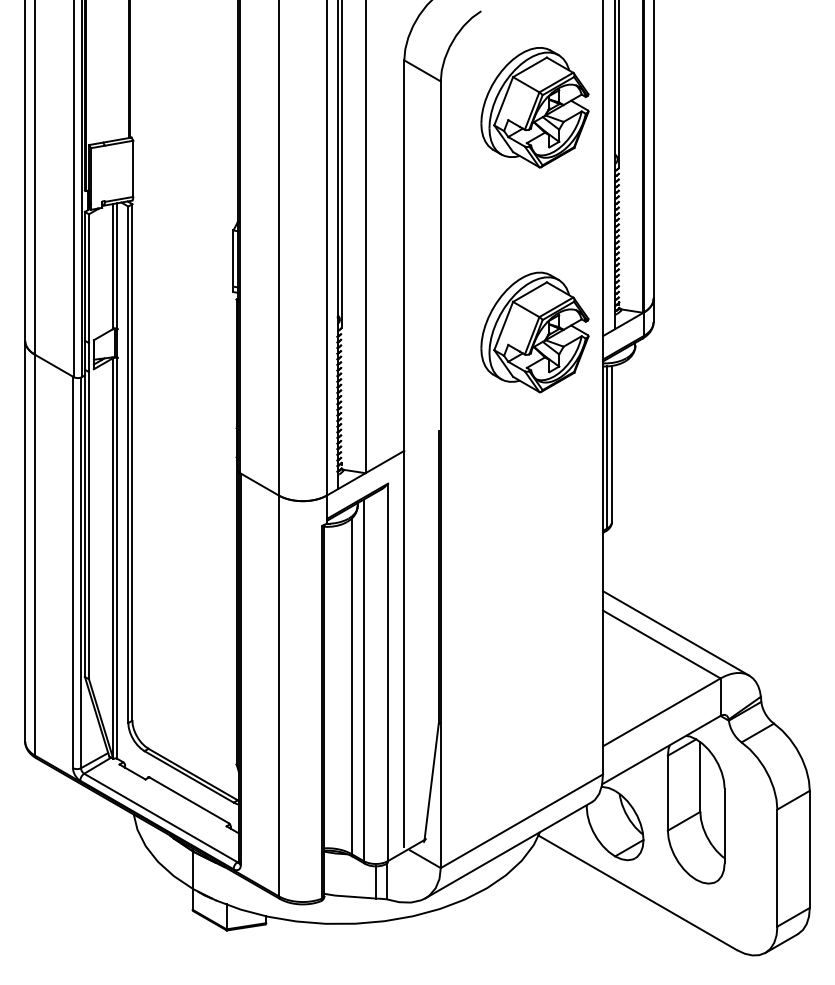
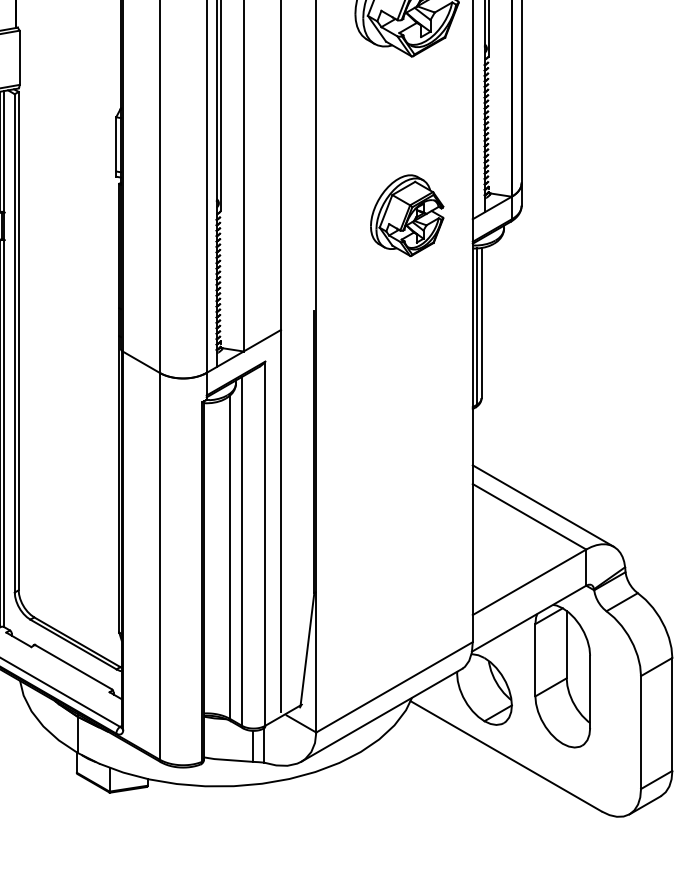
part: (534, 332) -> (406, 215), size x0.7

